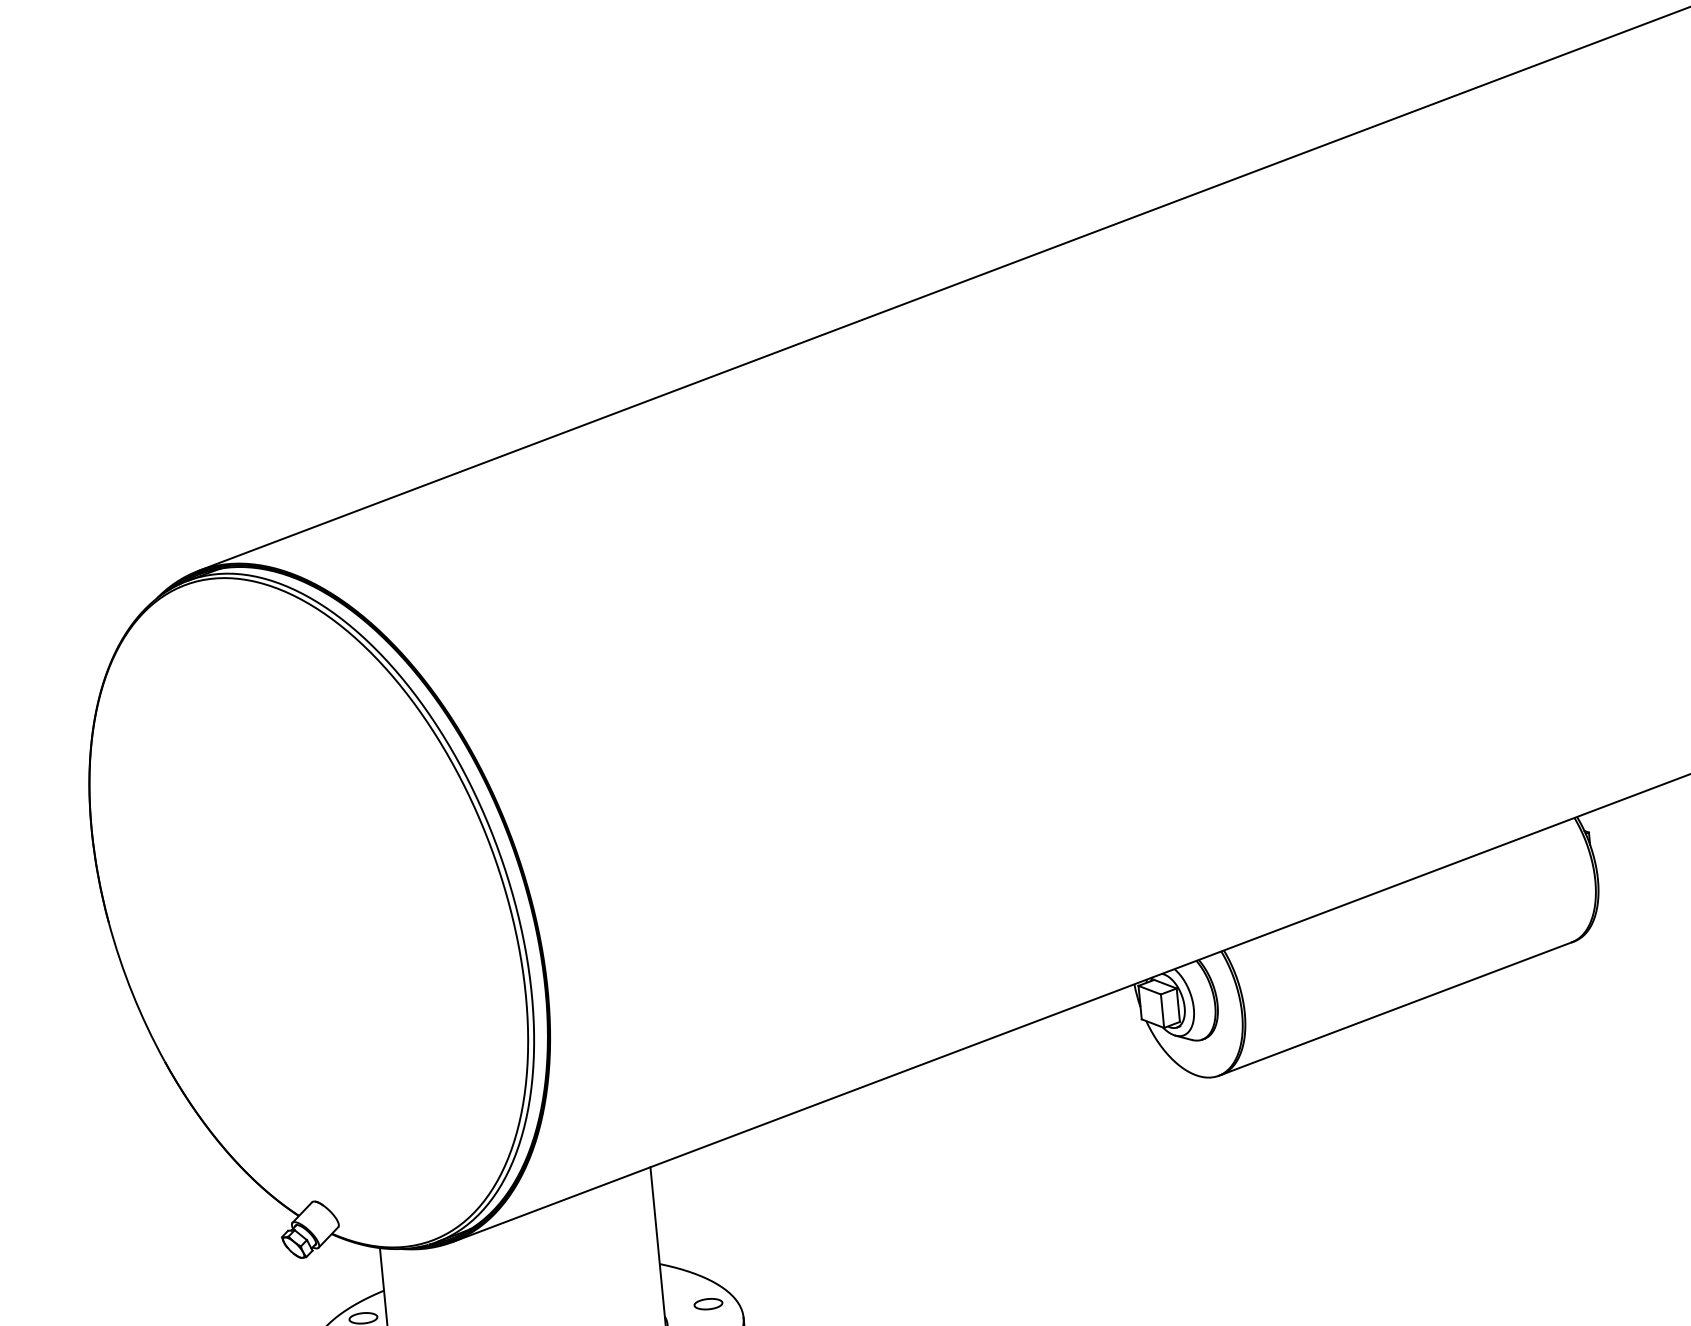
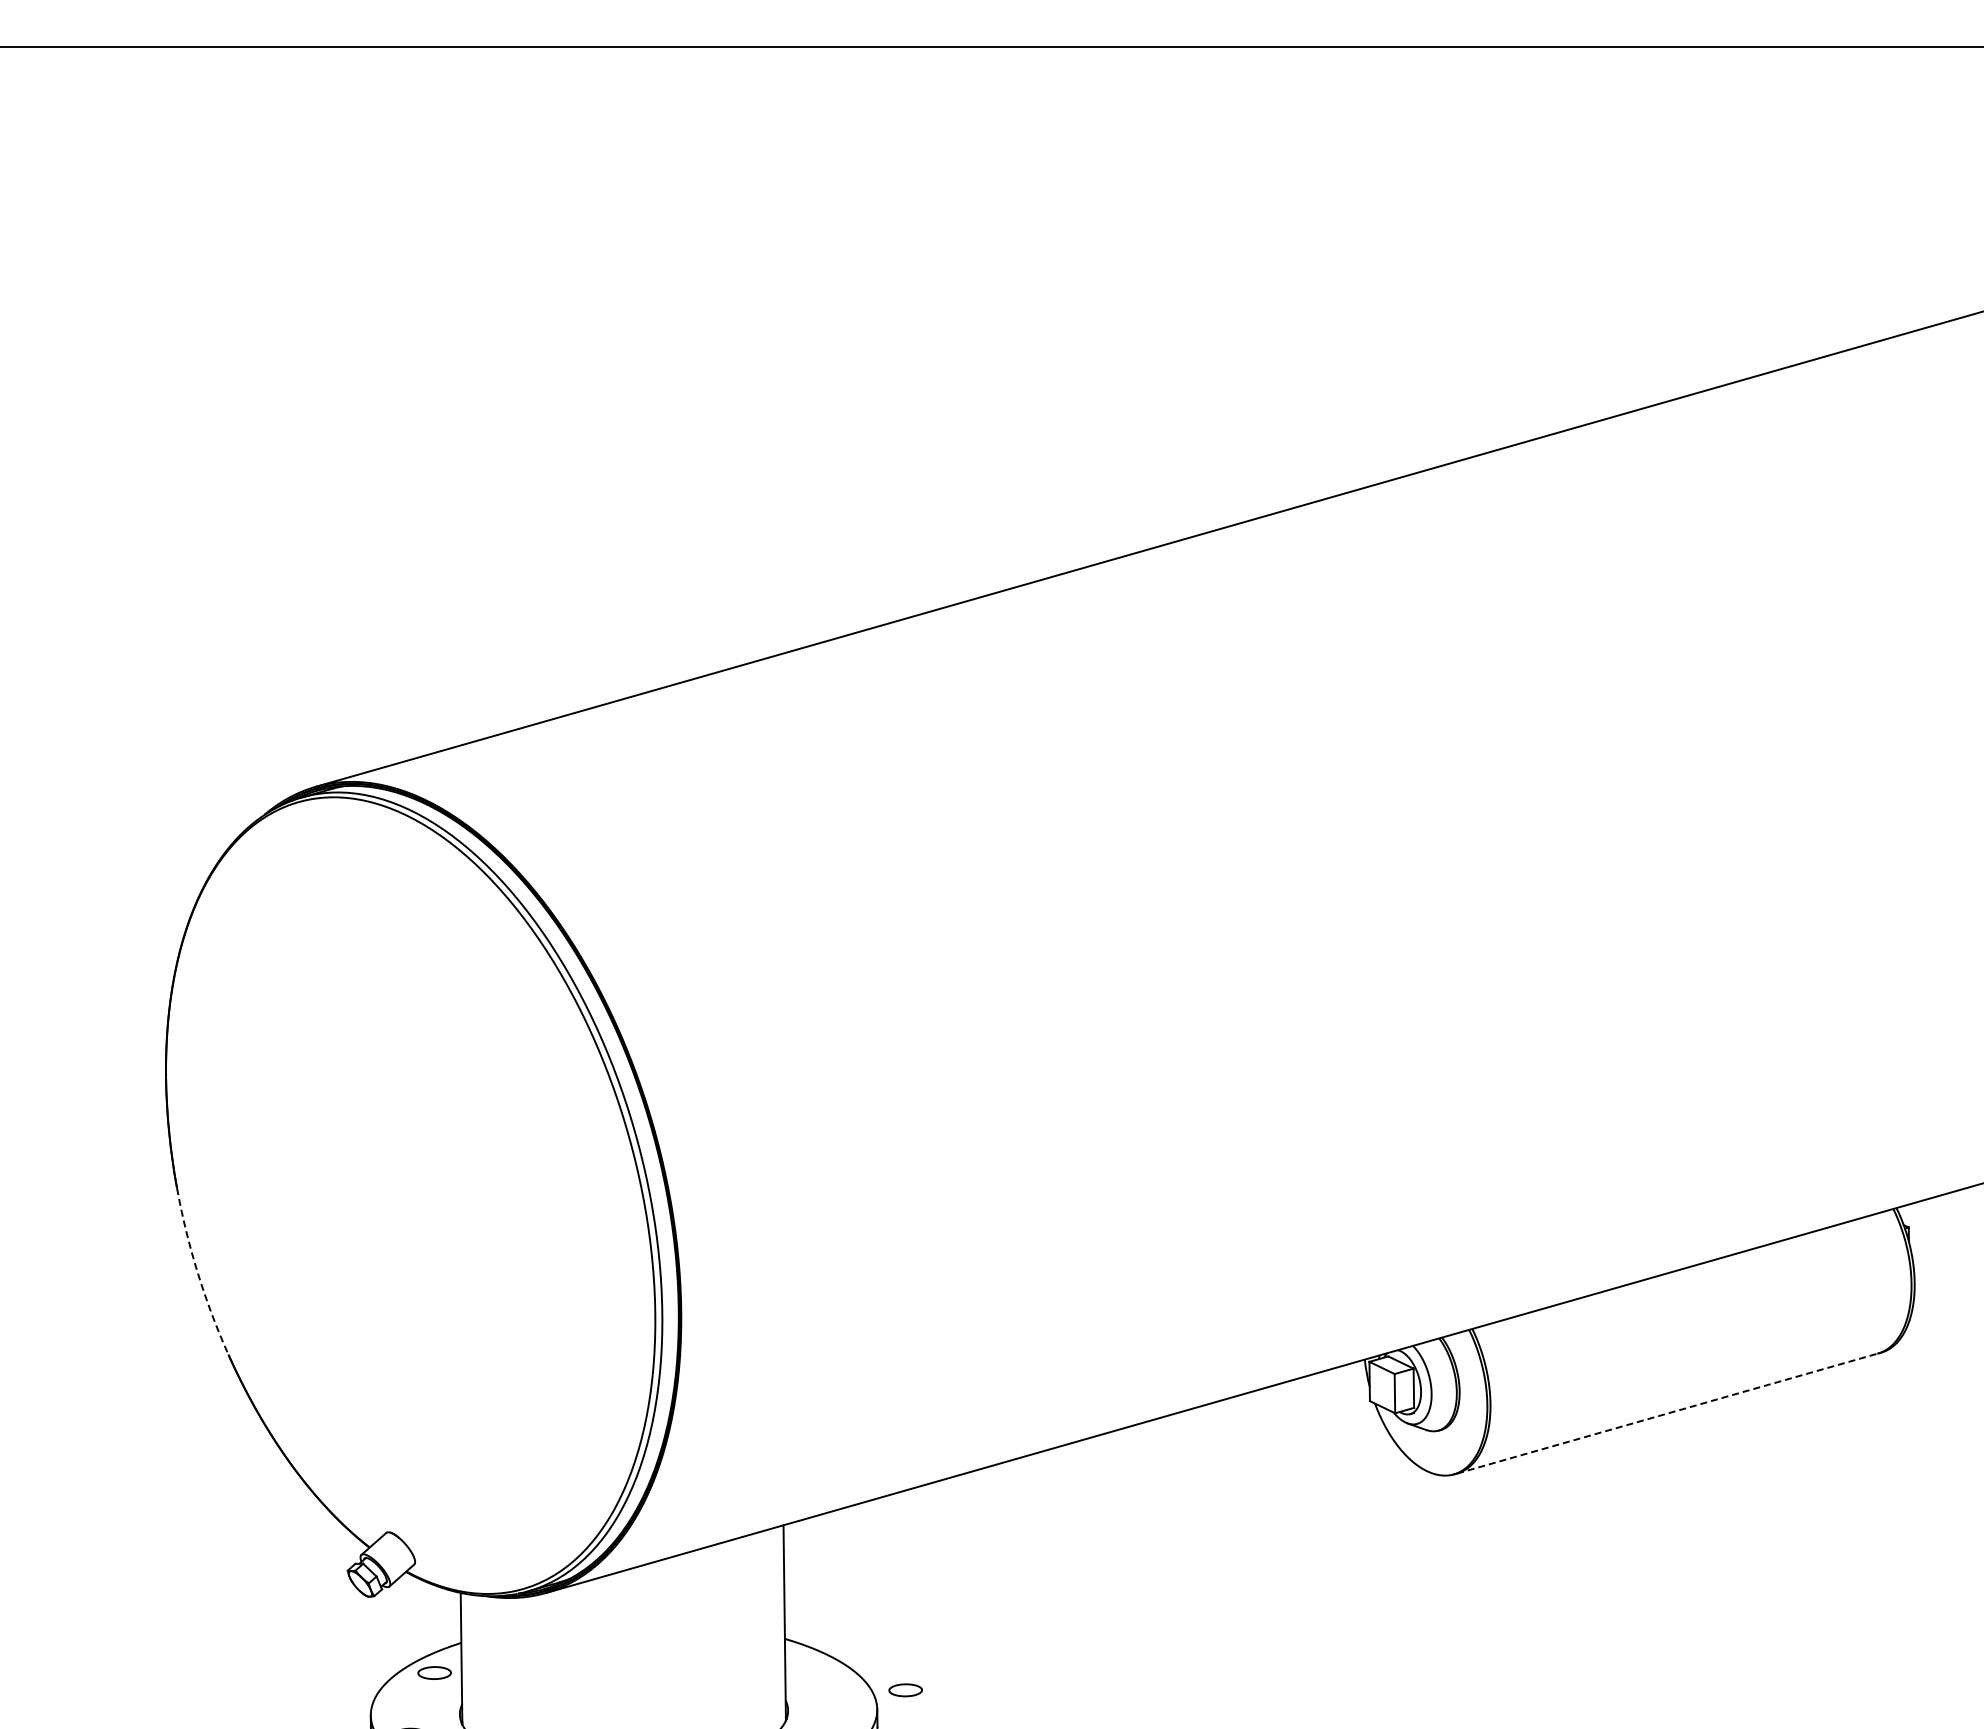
arc: (132, 993) -> (197, 1272), solid -> dashed
line: (1396, 1008) -> (1667, 1413), solid -> dashed
part: (708, 1304) -> (905, 1690), moved

